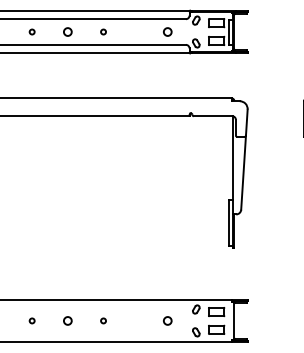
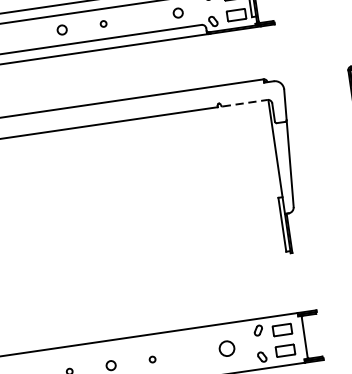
circle: (31, 31) -> (19, 35), removed
line: (213, 116) -> (245, 103), solid -> dashed
circle: (167, 320) -> (226, 348), size x1.6

